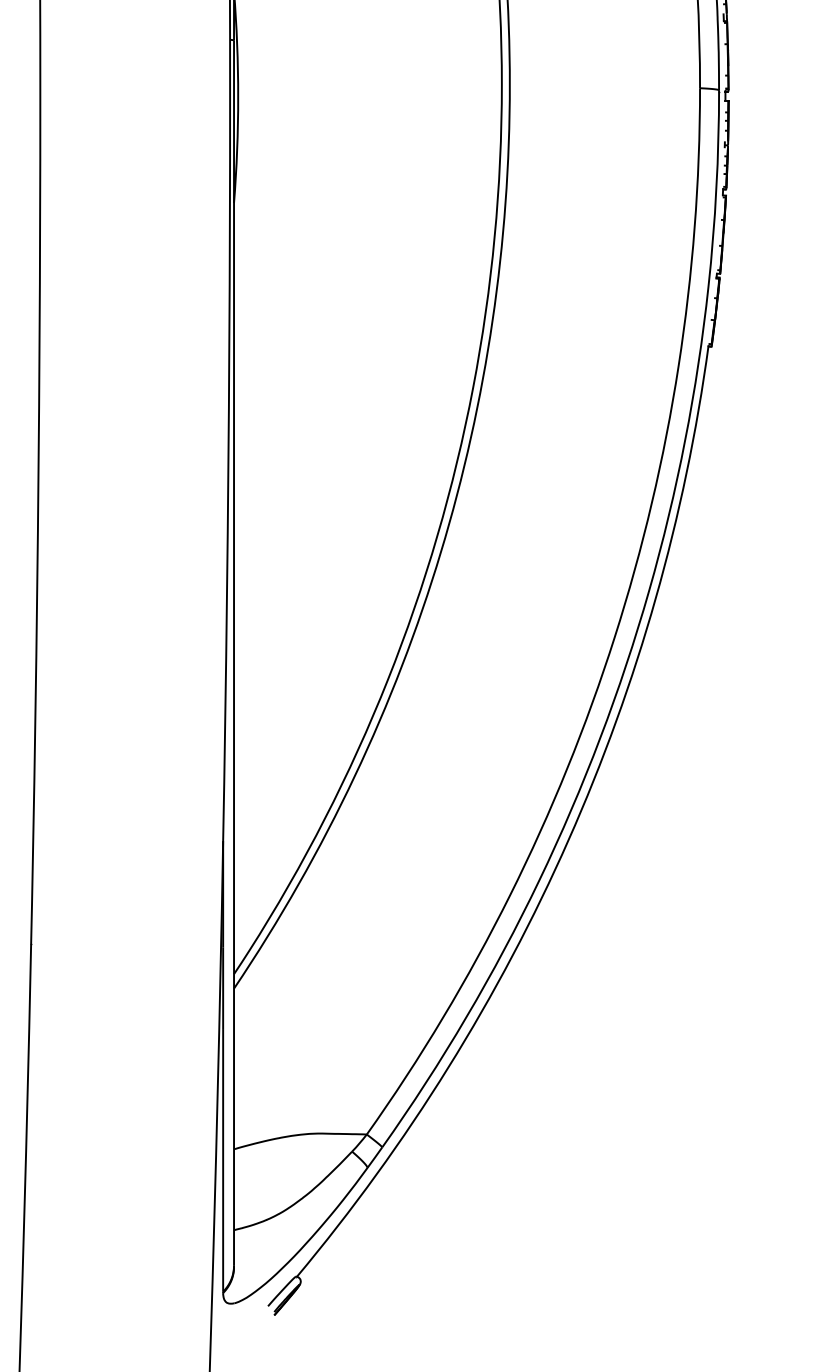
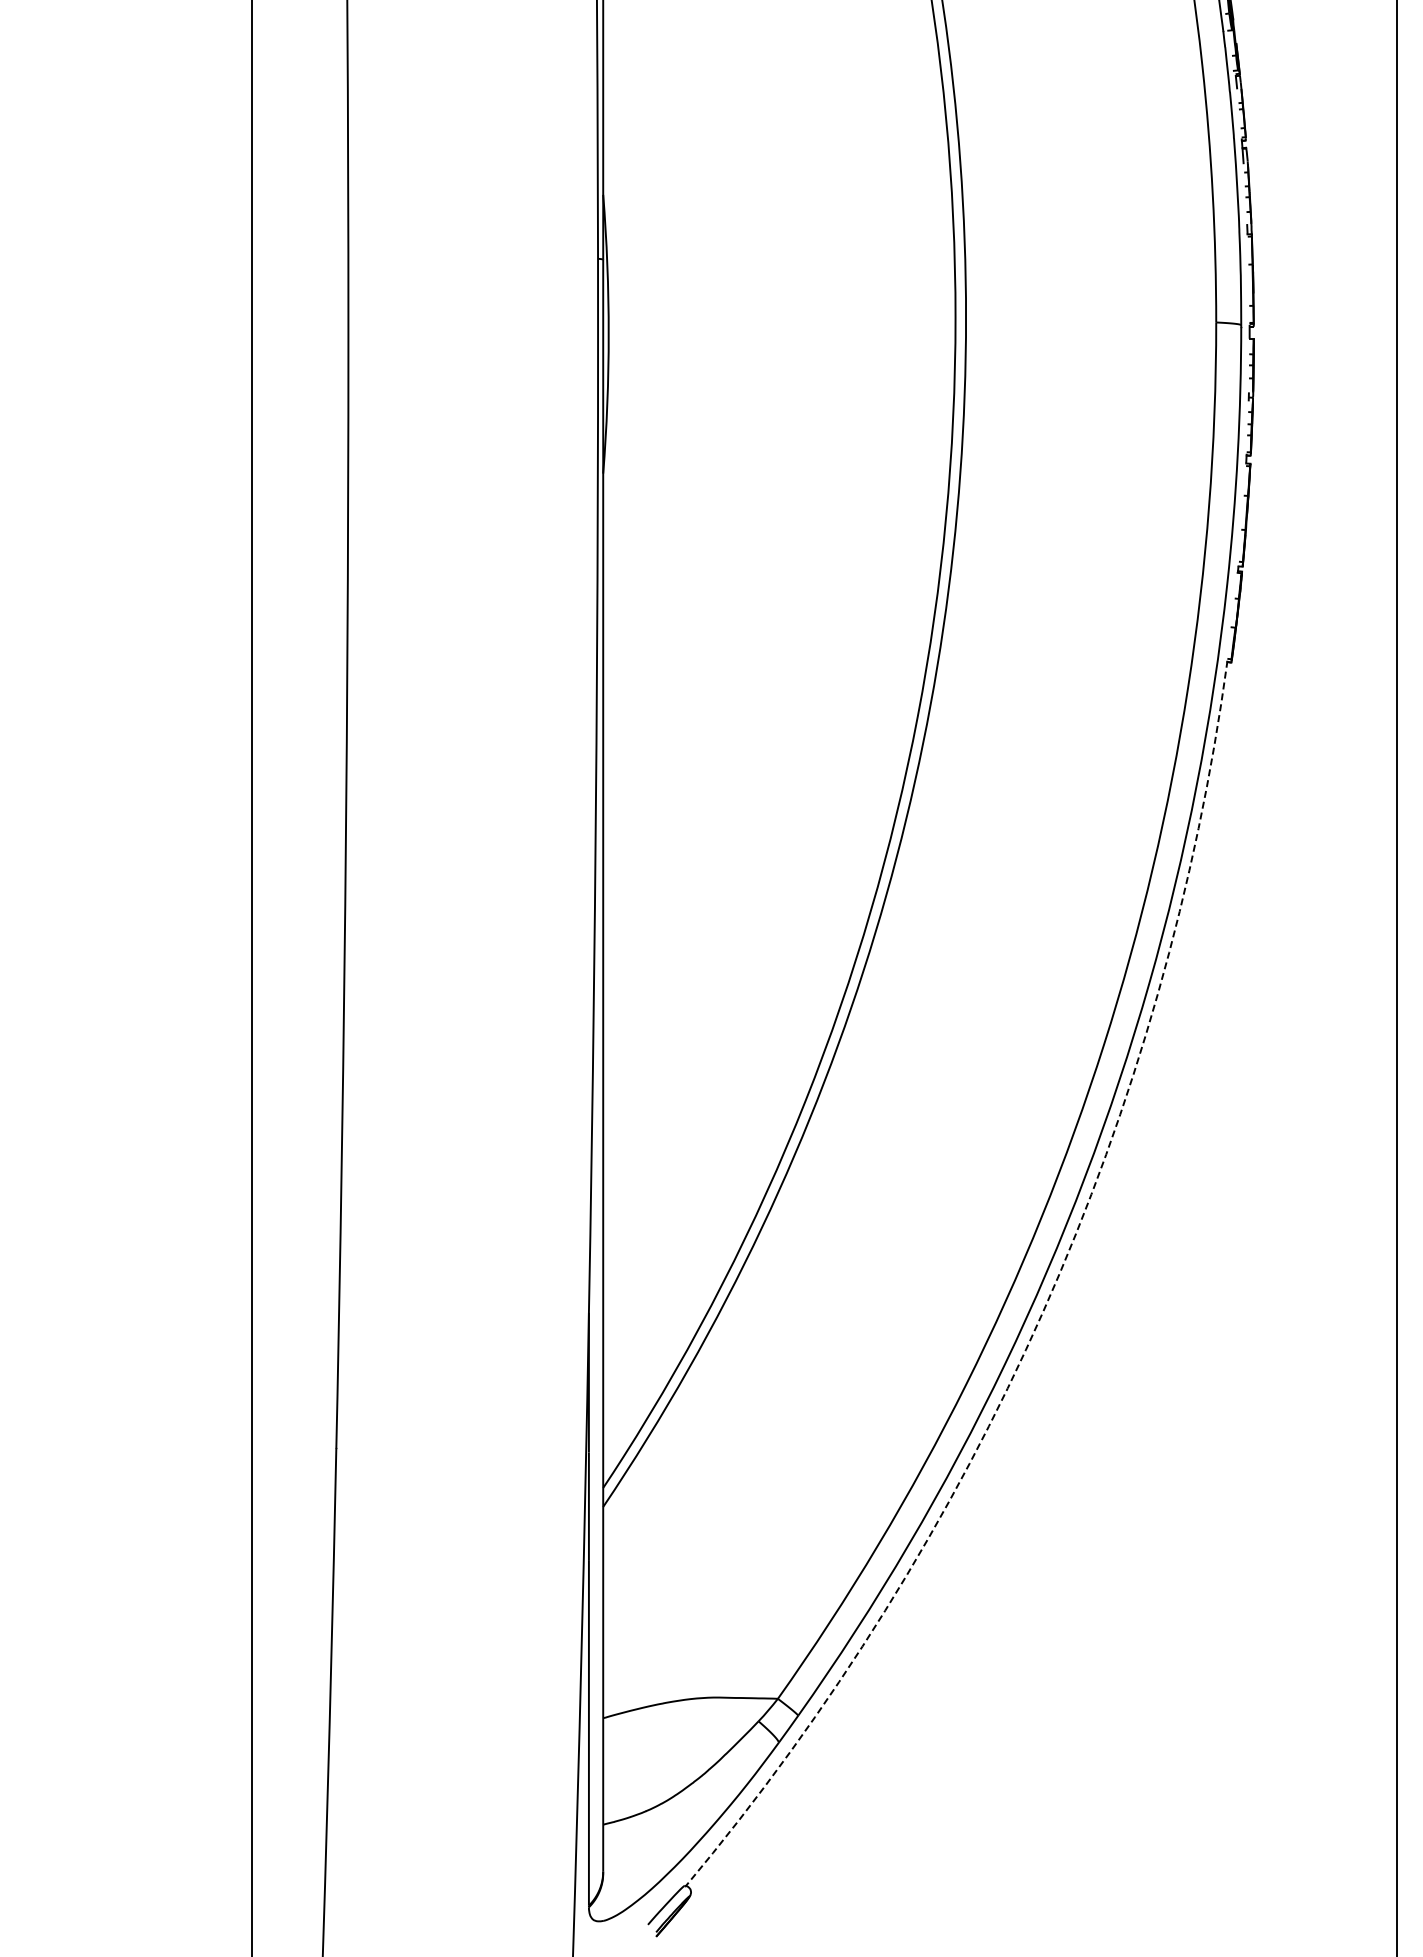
arc: (568, 840) -> (1043, 1311), solid -> dashed

